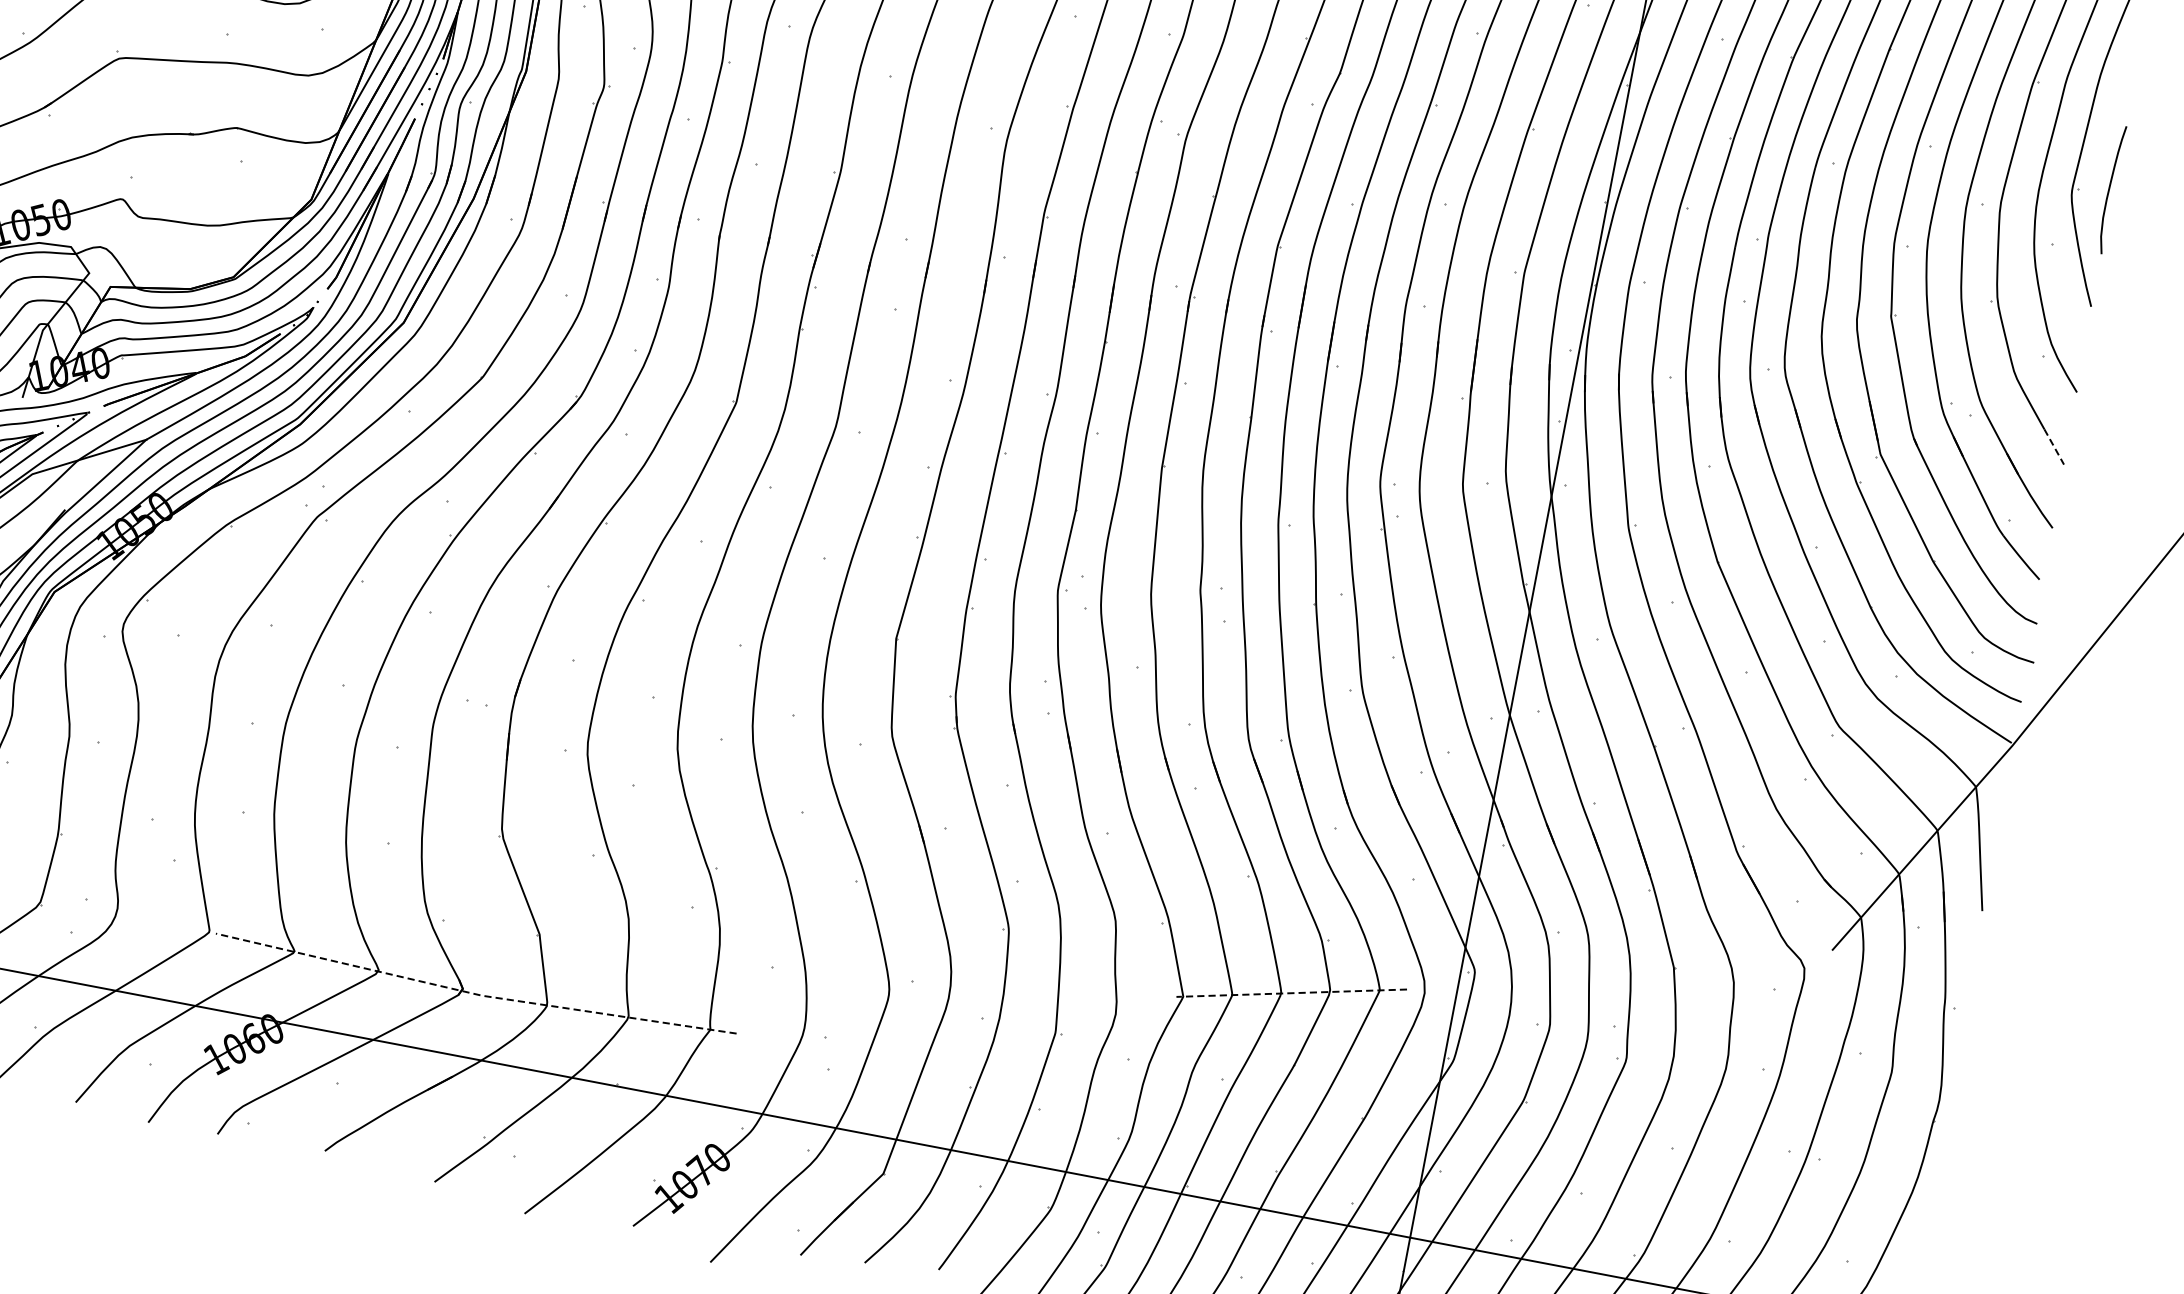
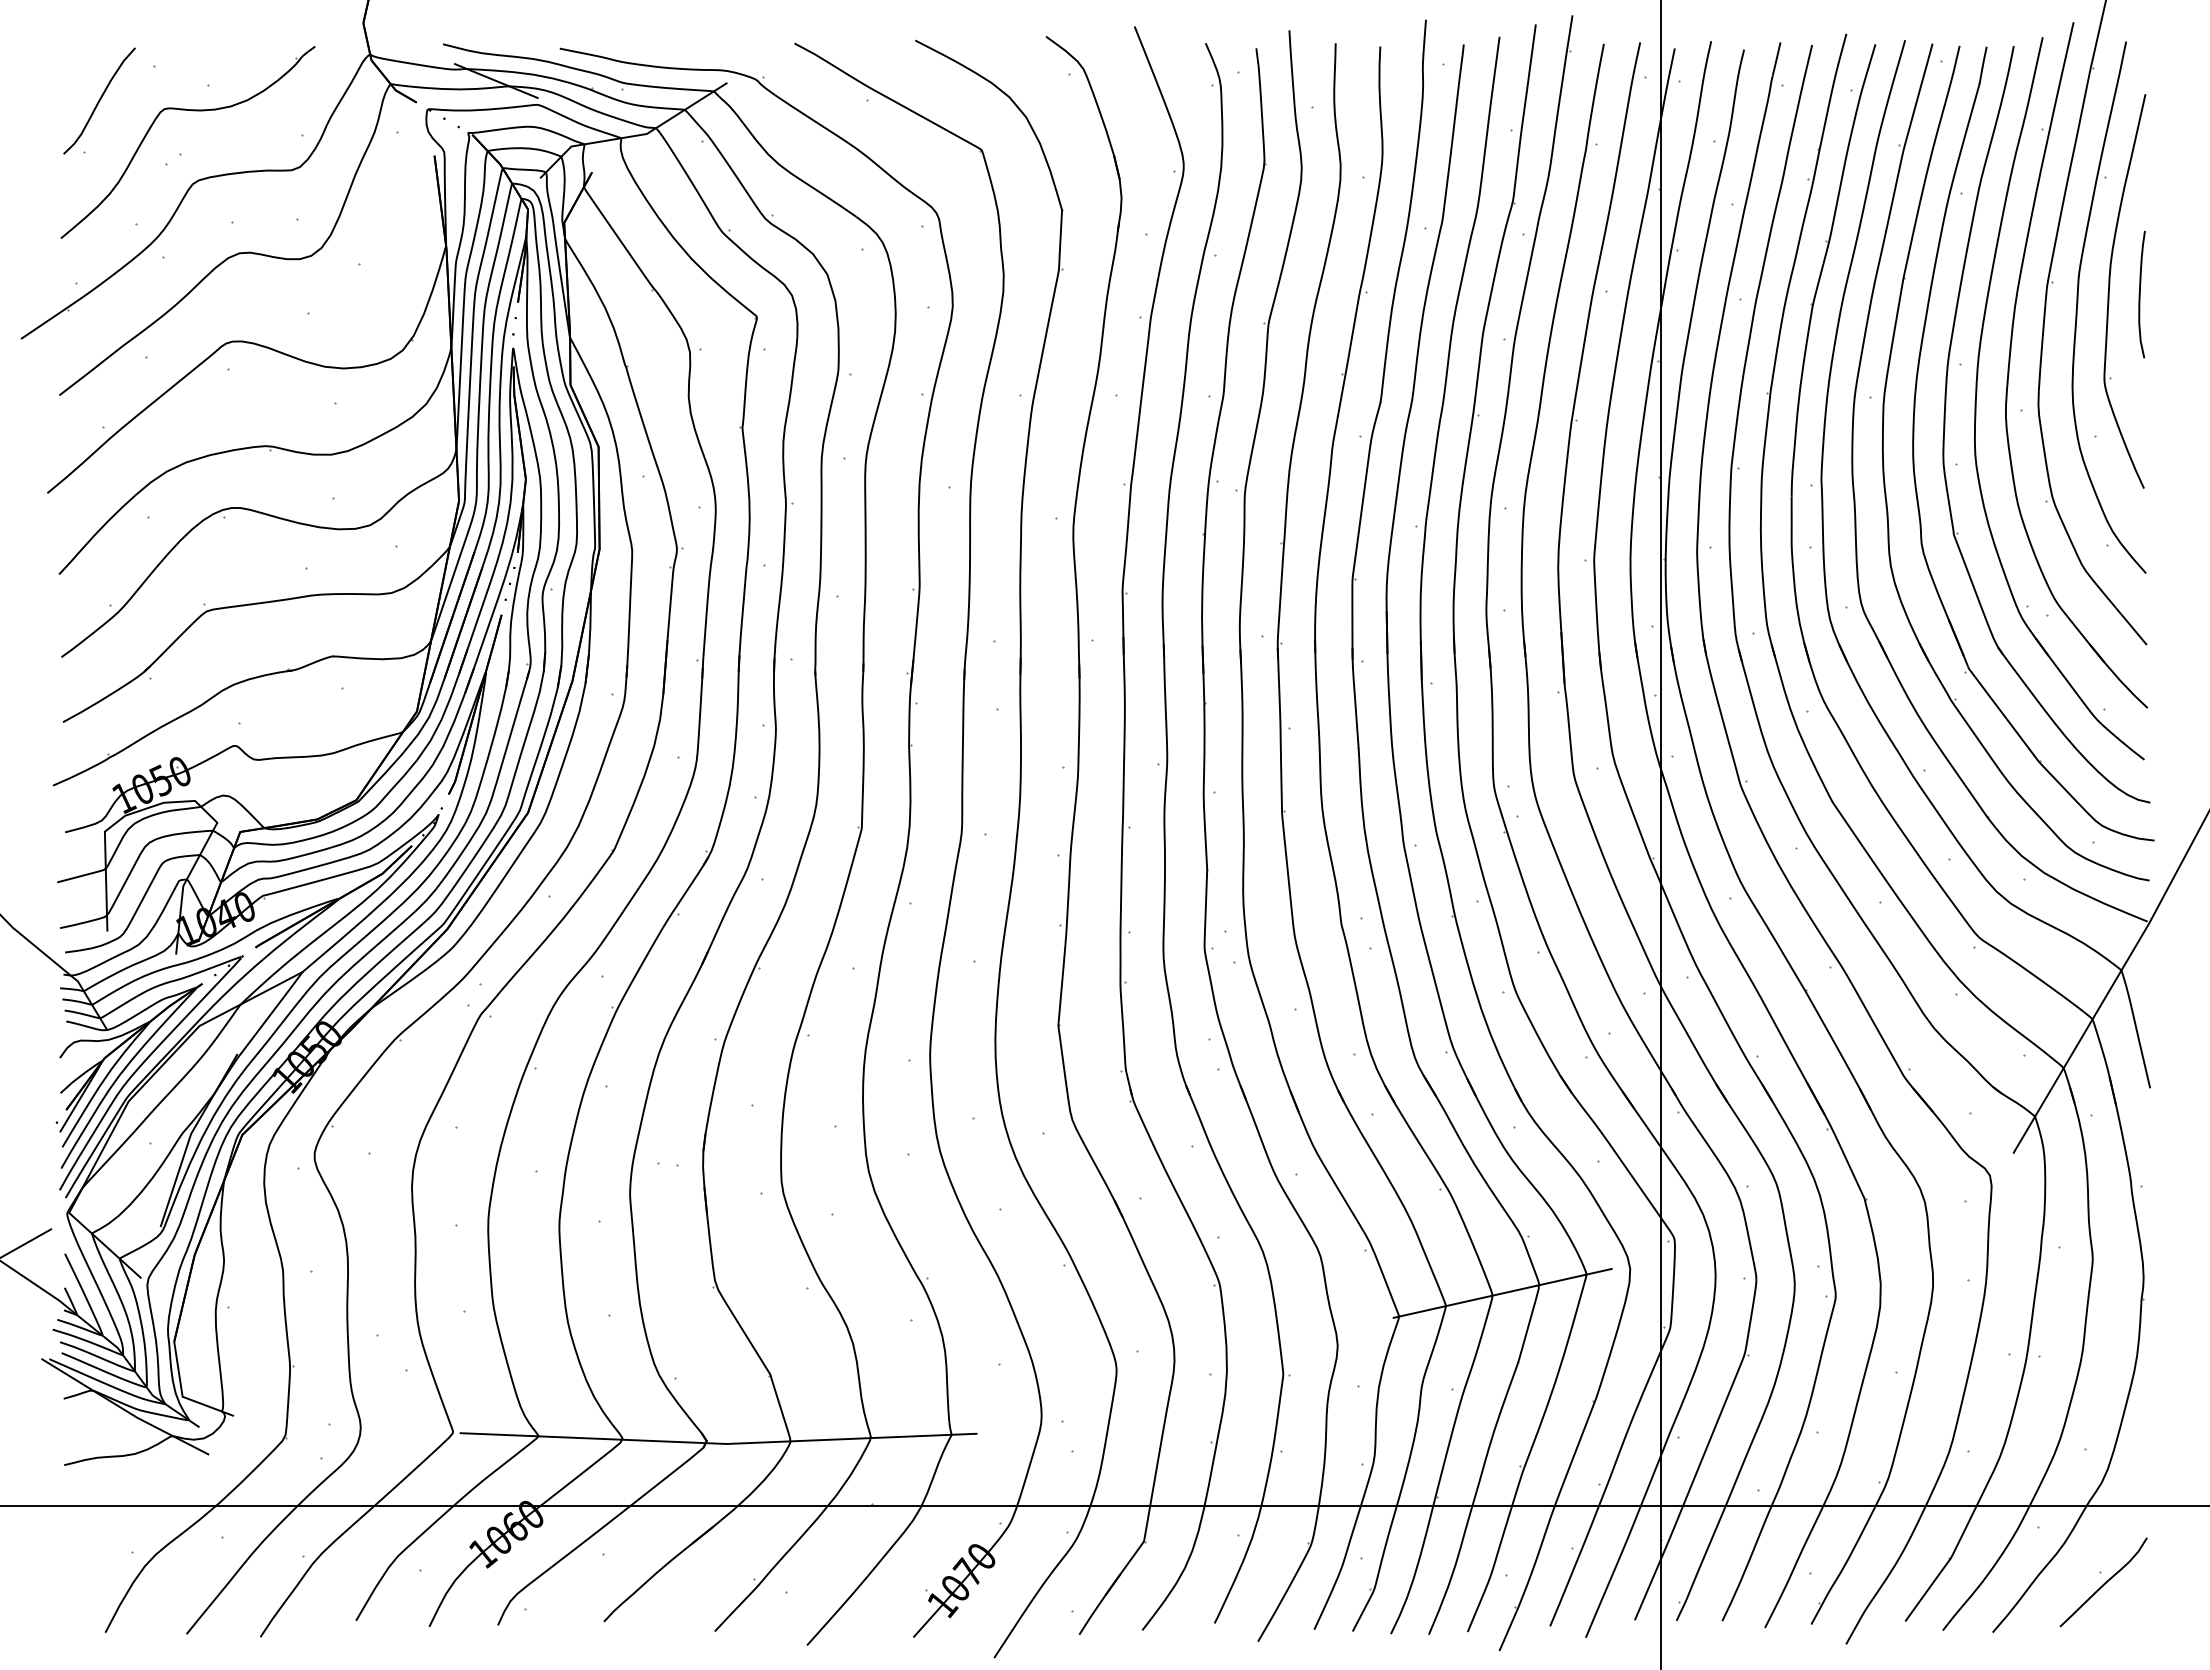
curve: (2109, 189) -> (2140, 294), moved
line: (2054, 447) -> (2134, 630), dashed -> solid
line: (474, 993) -> (718, 1443), dashed -> solid
line: (1291, 993) -> (1502, 1293), dashed -> solid

